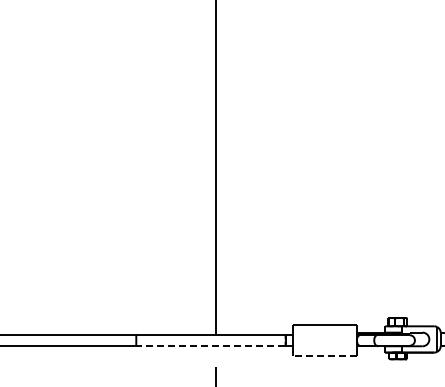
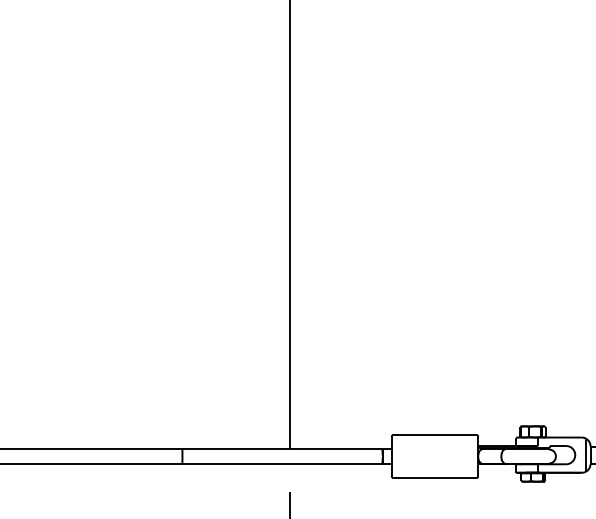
line: (210, 345) -> (281, 463), dashed -> solid
line: (324, 356) -> (434, 477), dashed -> solid

